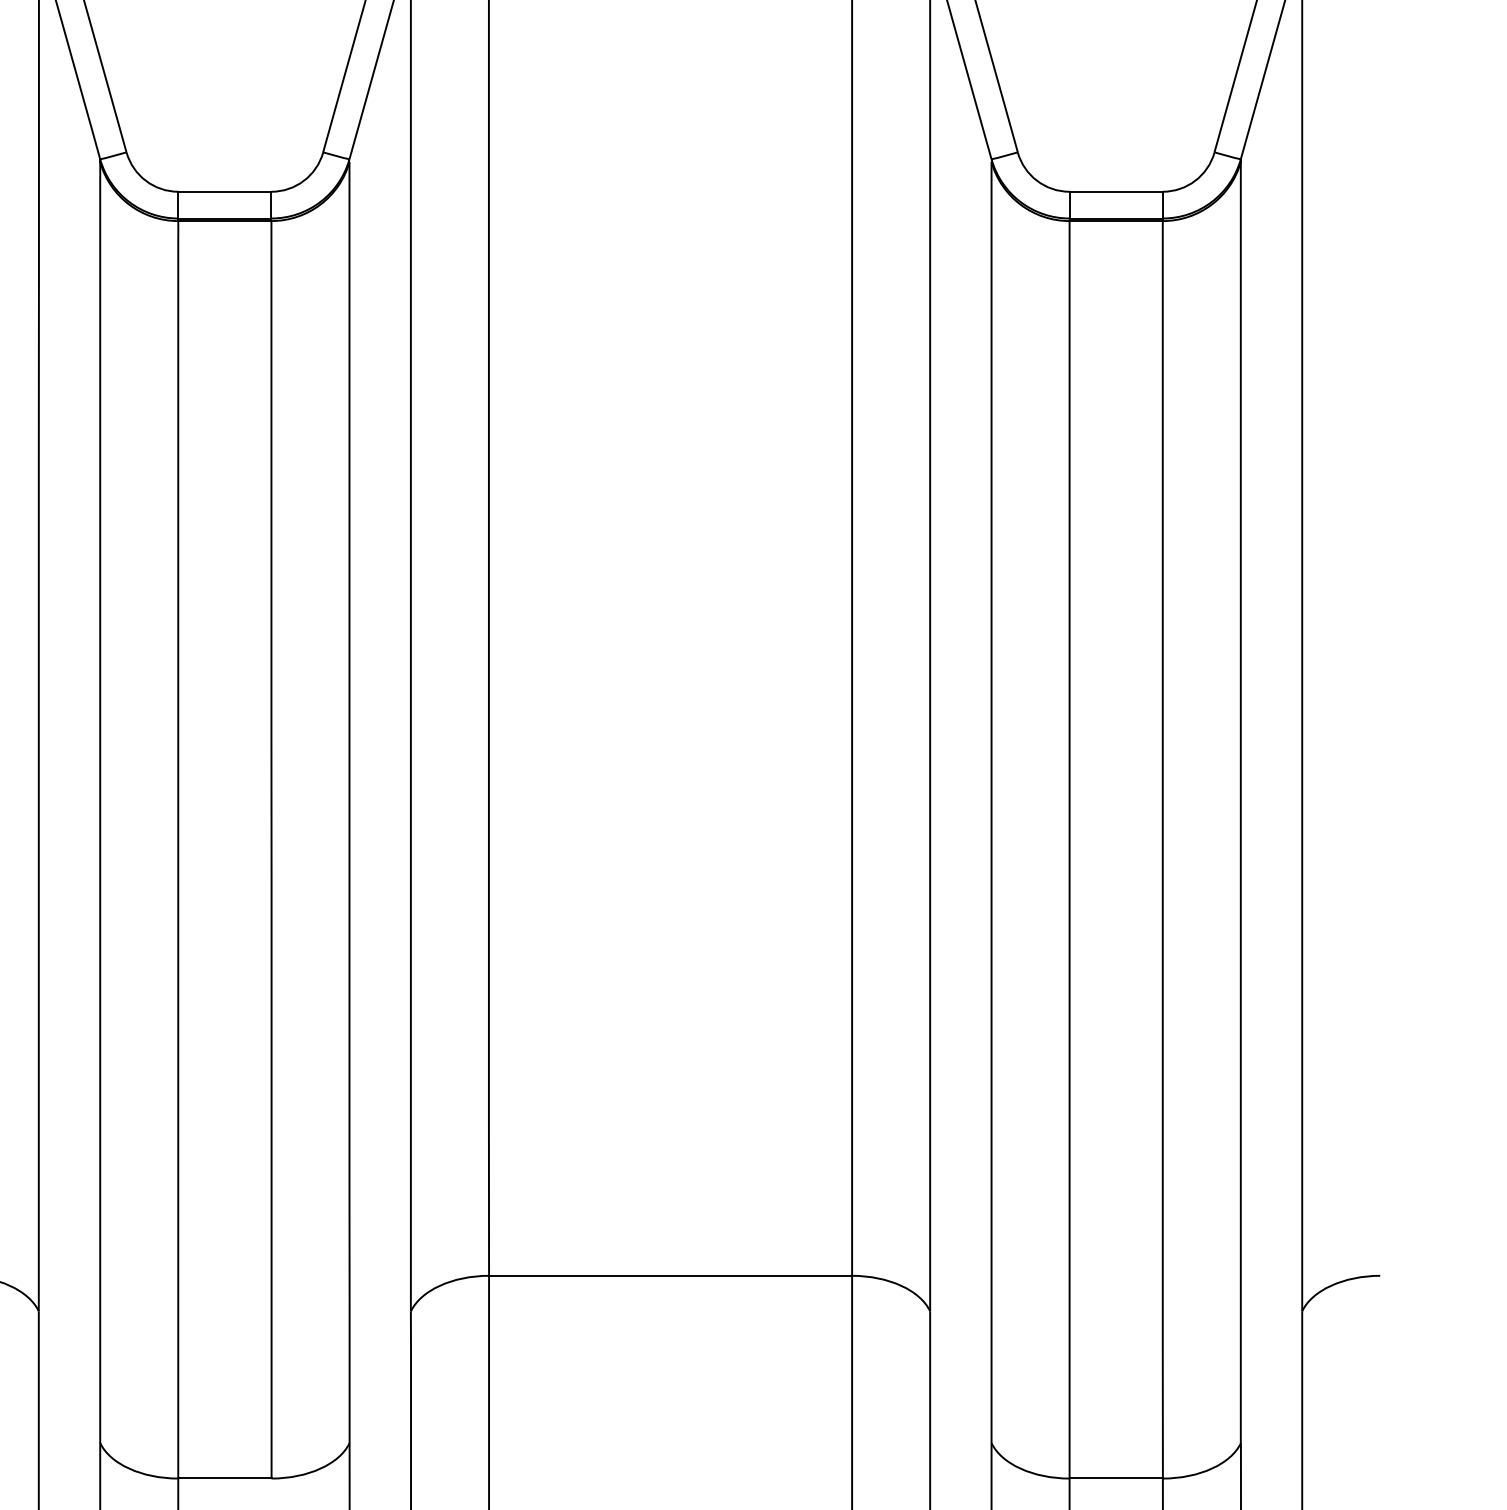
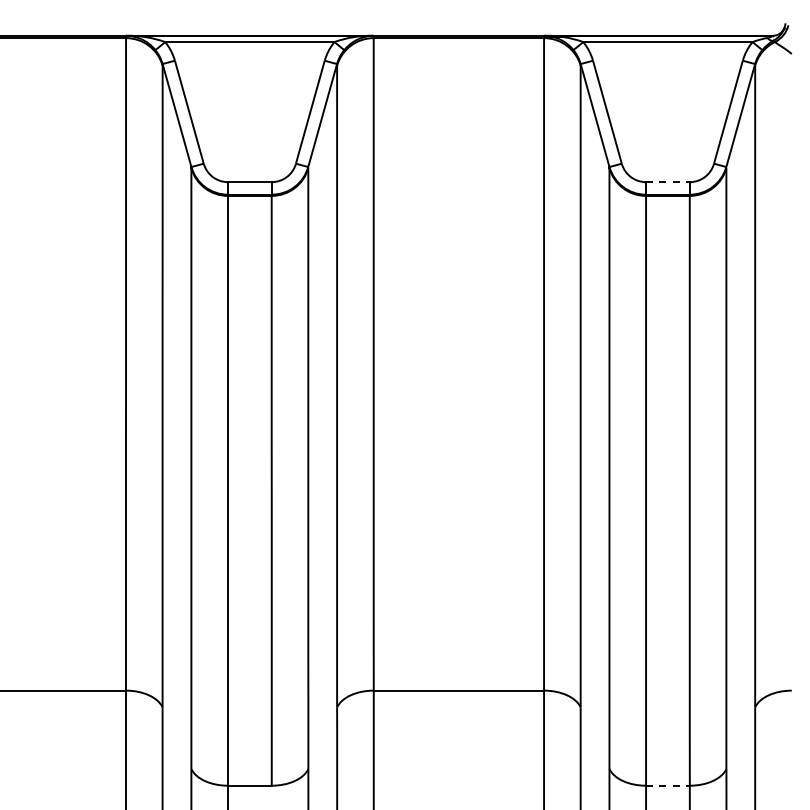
line: (1115, 192) -> (667, 182), solid -> dashed
line: (1115, 1478) -> (667, 785), solid -> dashed

